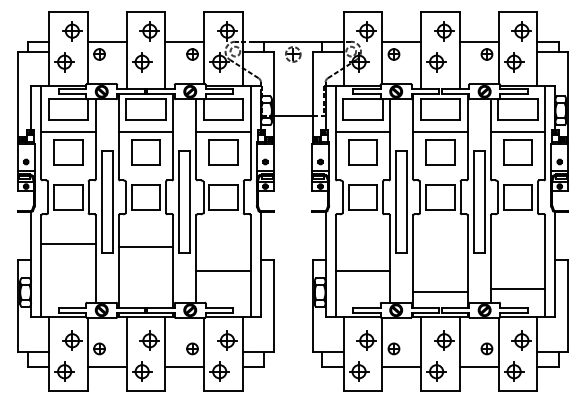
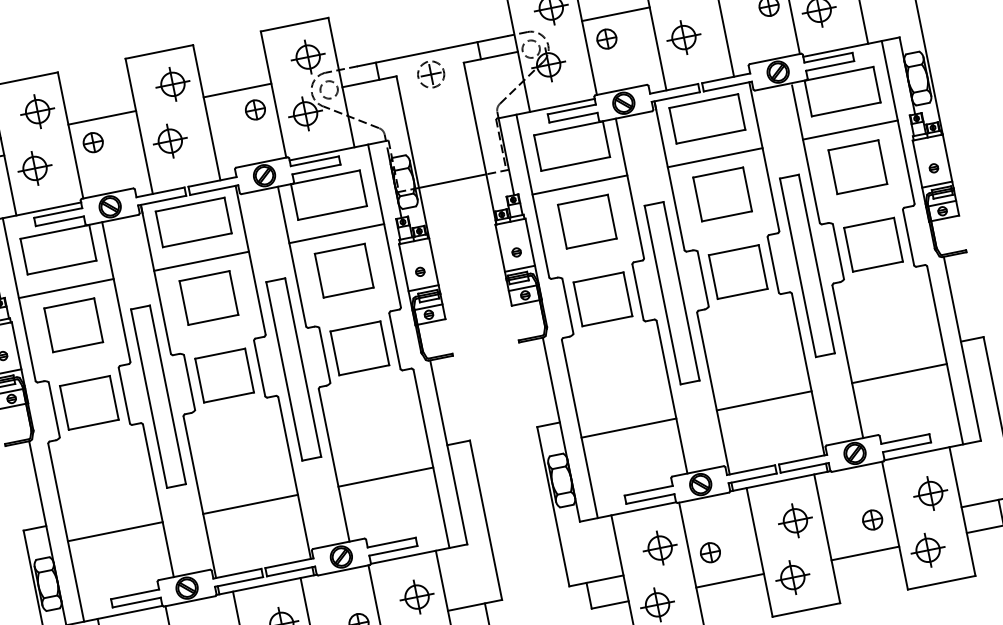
line: (68, 244) -> (115, 532), moved
line: (145, 247) -> (249, 505), moved
line: (517, 289) -> (898, 374), moved
line: (440, 292) -> (764, 401), moved

